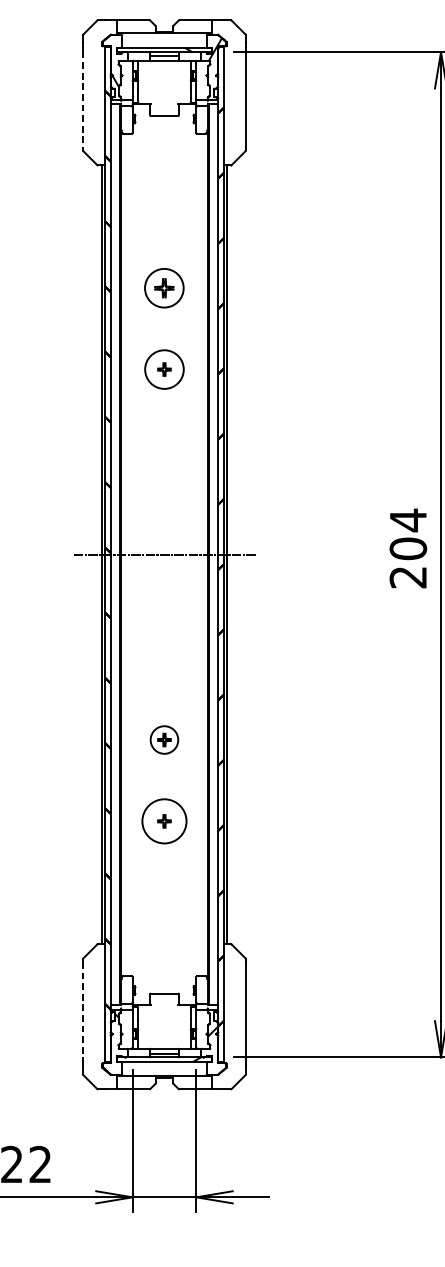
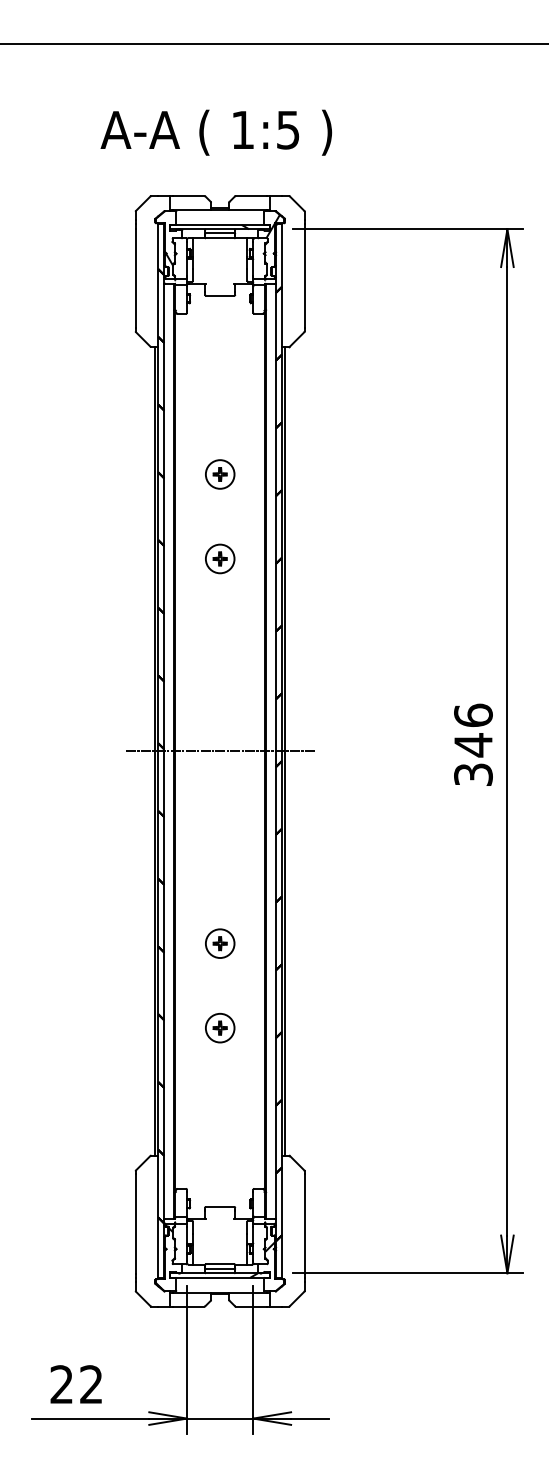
line: (82, 99) -> (135, 278), dashed -> solid
part: (164, 288) -> (220, 474), size x0.71
circle: (163, 369) -> (219, 558), size x0.71
text: (408, 548) -> (473, 744), 204 -> 346
circle: (163, 820) -> (219, 1027), size x0.62
line: (82, 1010) -> (135, 1224), dashed -> solid

